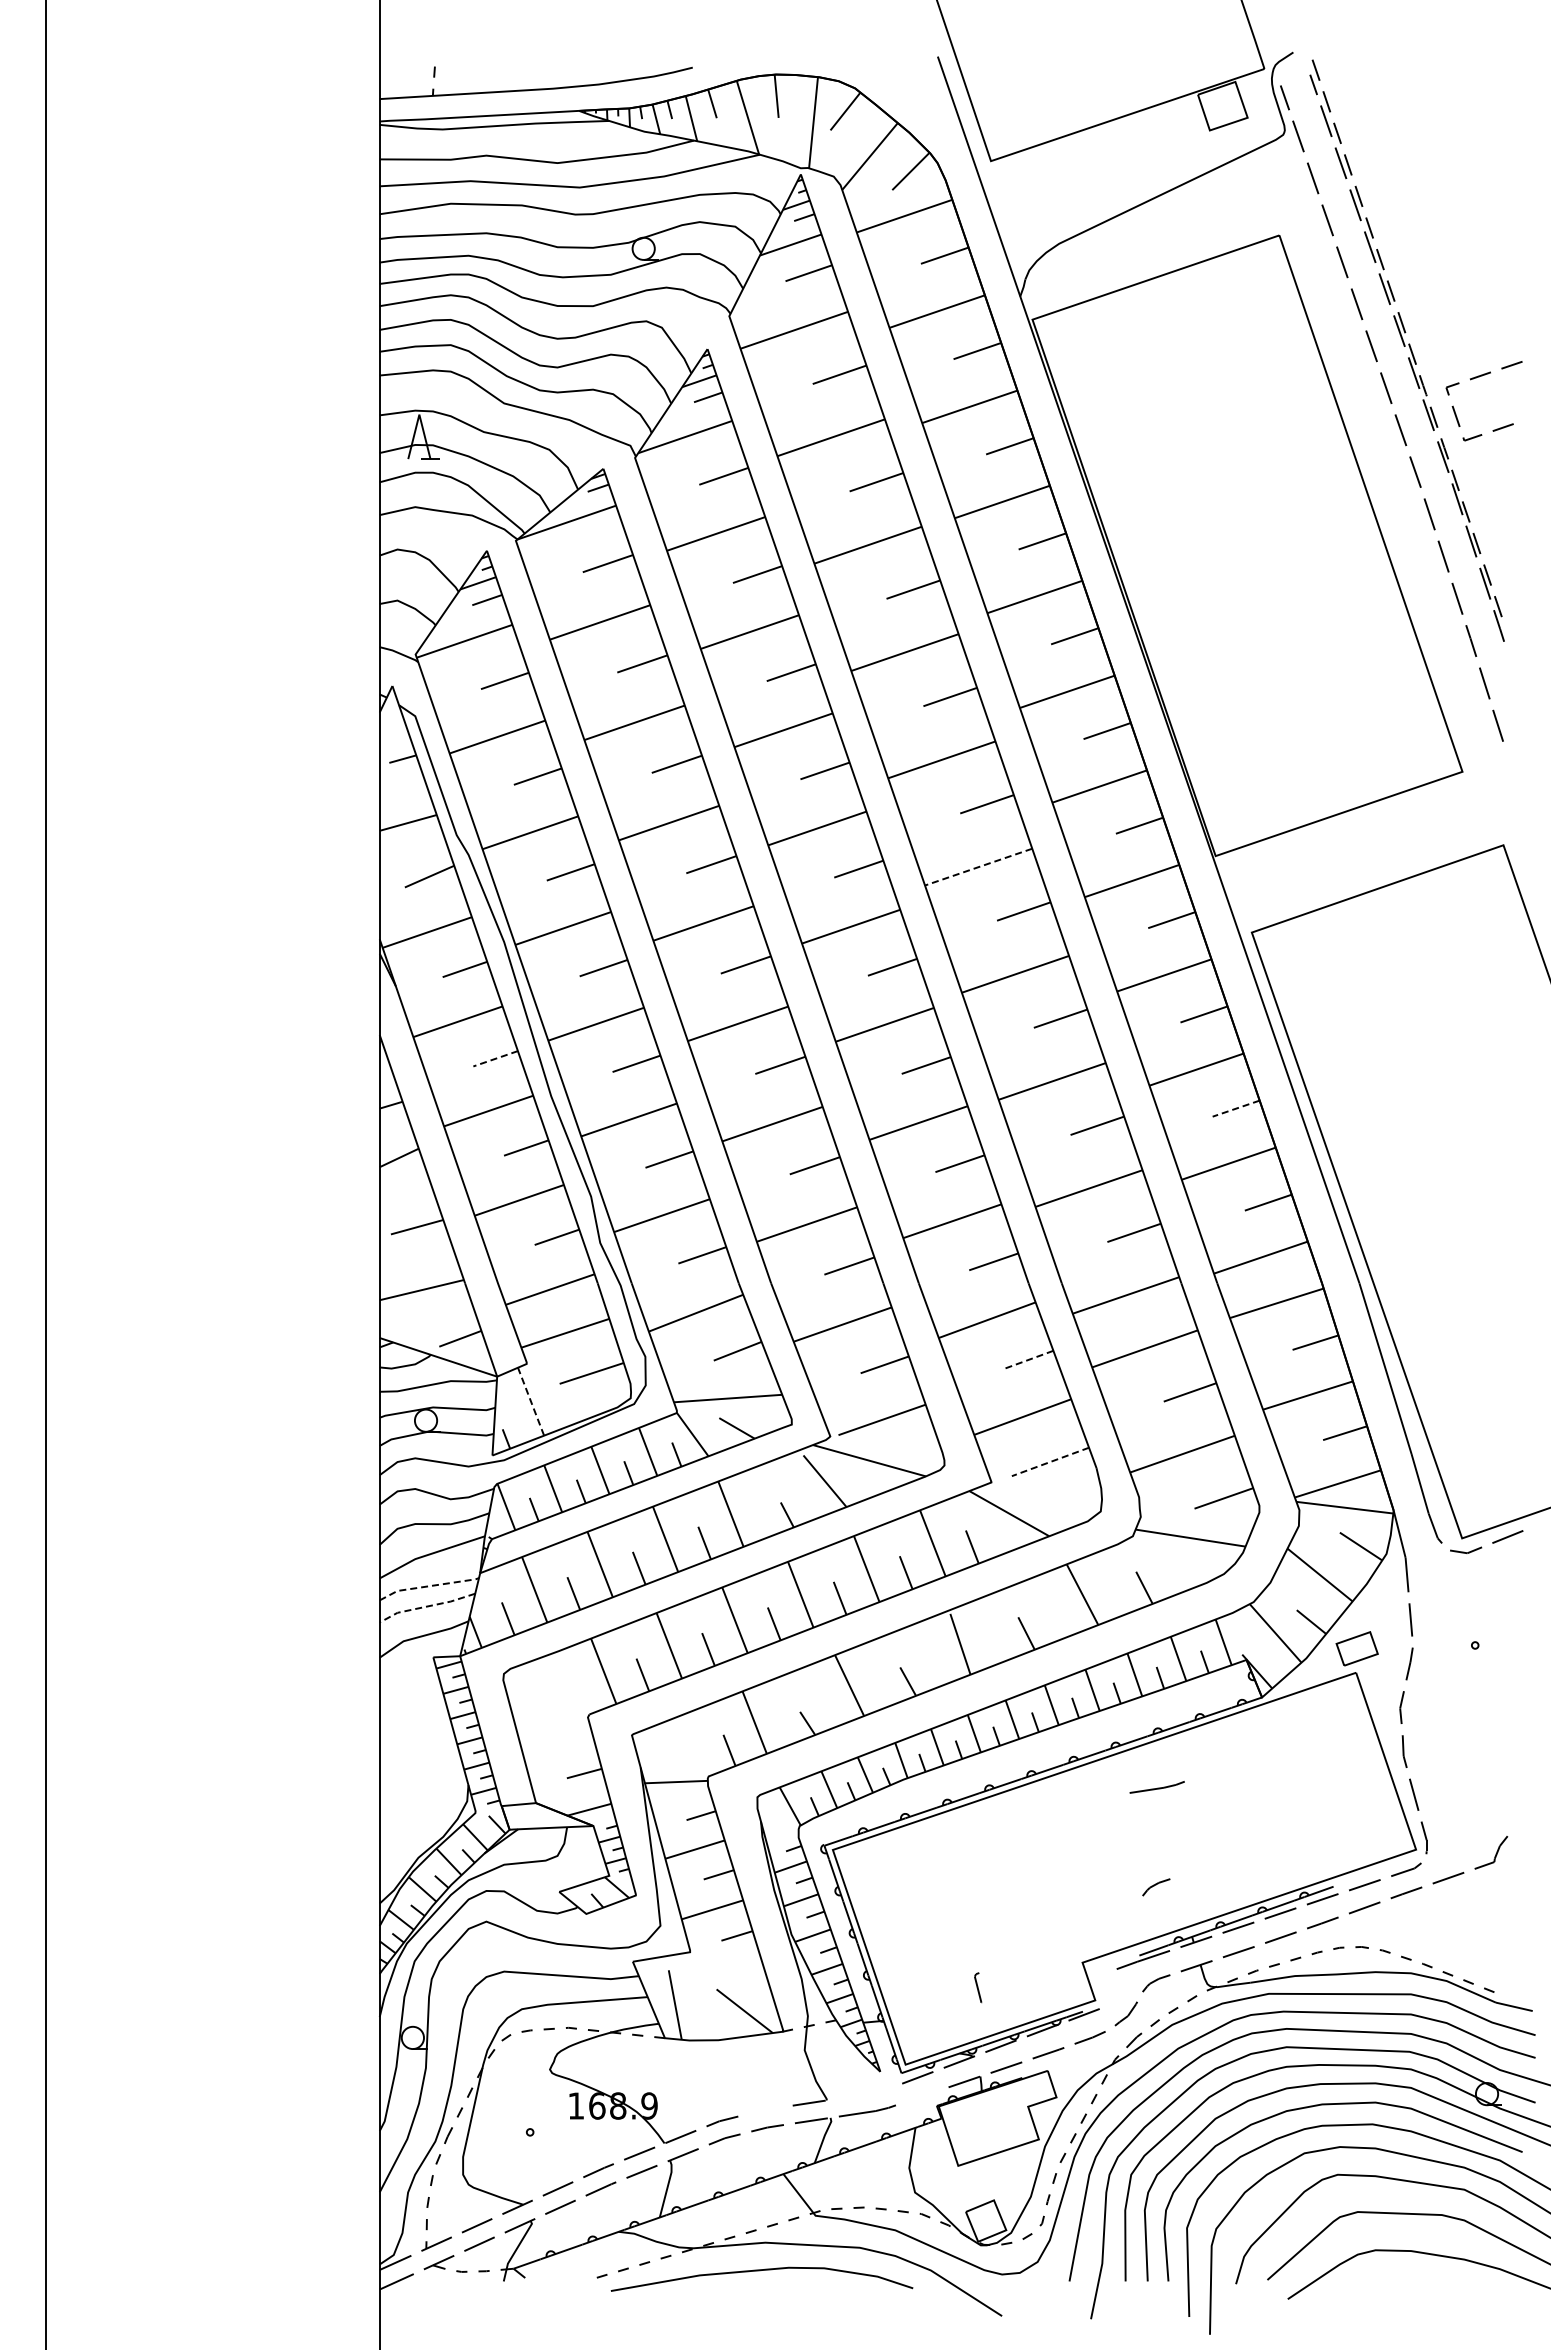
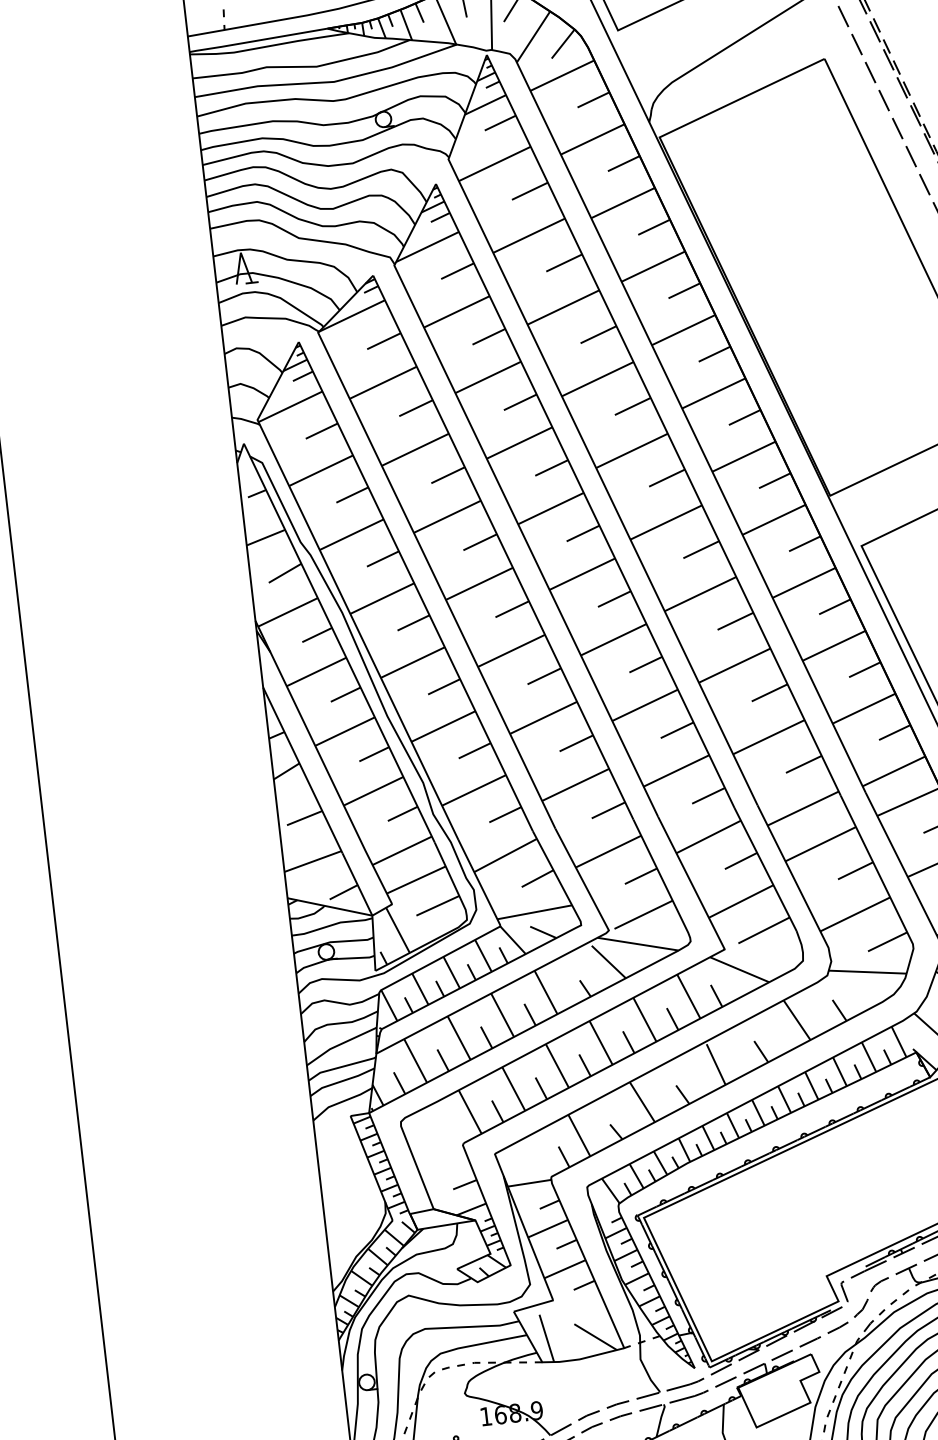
line: (978, 867) -> (666, 522), dashed -> solid
line: (495, 1058) -> (345, 694), dashed -> solid
line: (1236, 1108) -> (865, 669), dashed -> solid
line: (1029, 1359) -> (741, 860), dashed -> solid
line: (530, 1401) -> (397, 930), dashed -> solid
line: (1050, 1462) -> (764, 930), dashed -> solid
line: (428, 1586) -> (341, 1067), dashed -> solid
line: (426, 1606) -> (341, 1081), dashed -> solid
part: (1156, 1787) -> (684, 1384), moved
part: (1156, 1887) -> (872, 1217), removed
part: (978, 1987) -> (844, 1291), moved
line: (922, 2096) -> (726, 1382), added
line: (765, 2110) -> (618, 1404), added

